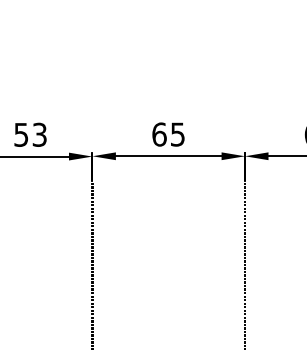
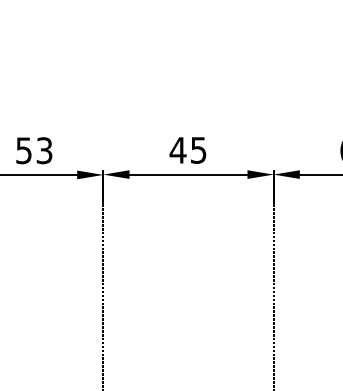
text: (159, 134) -> (178, 150), 65 -> 45

